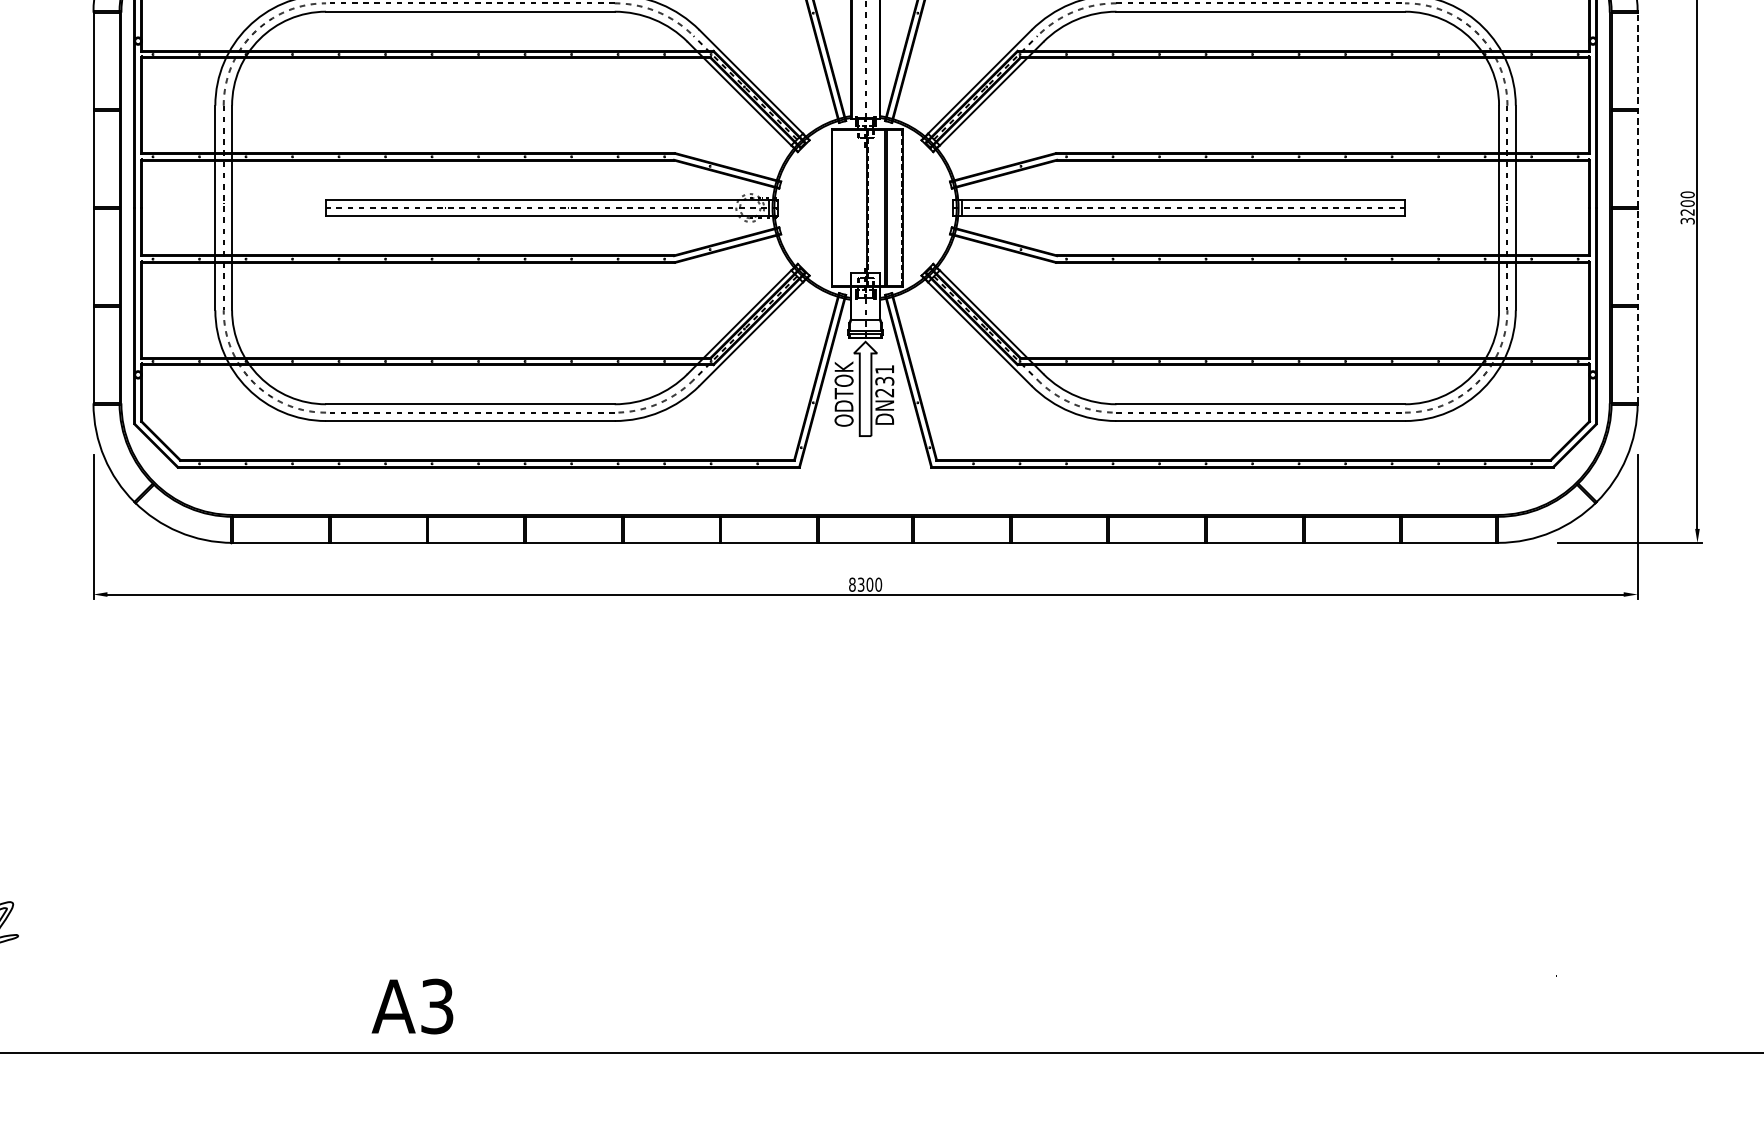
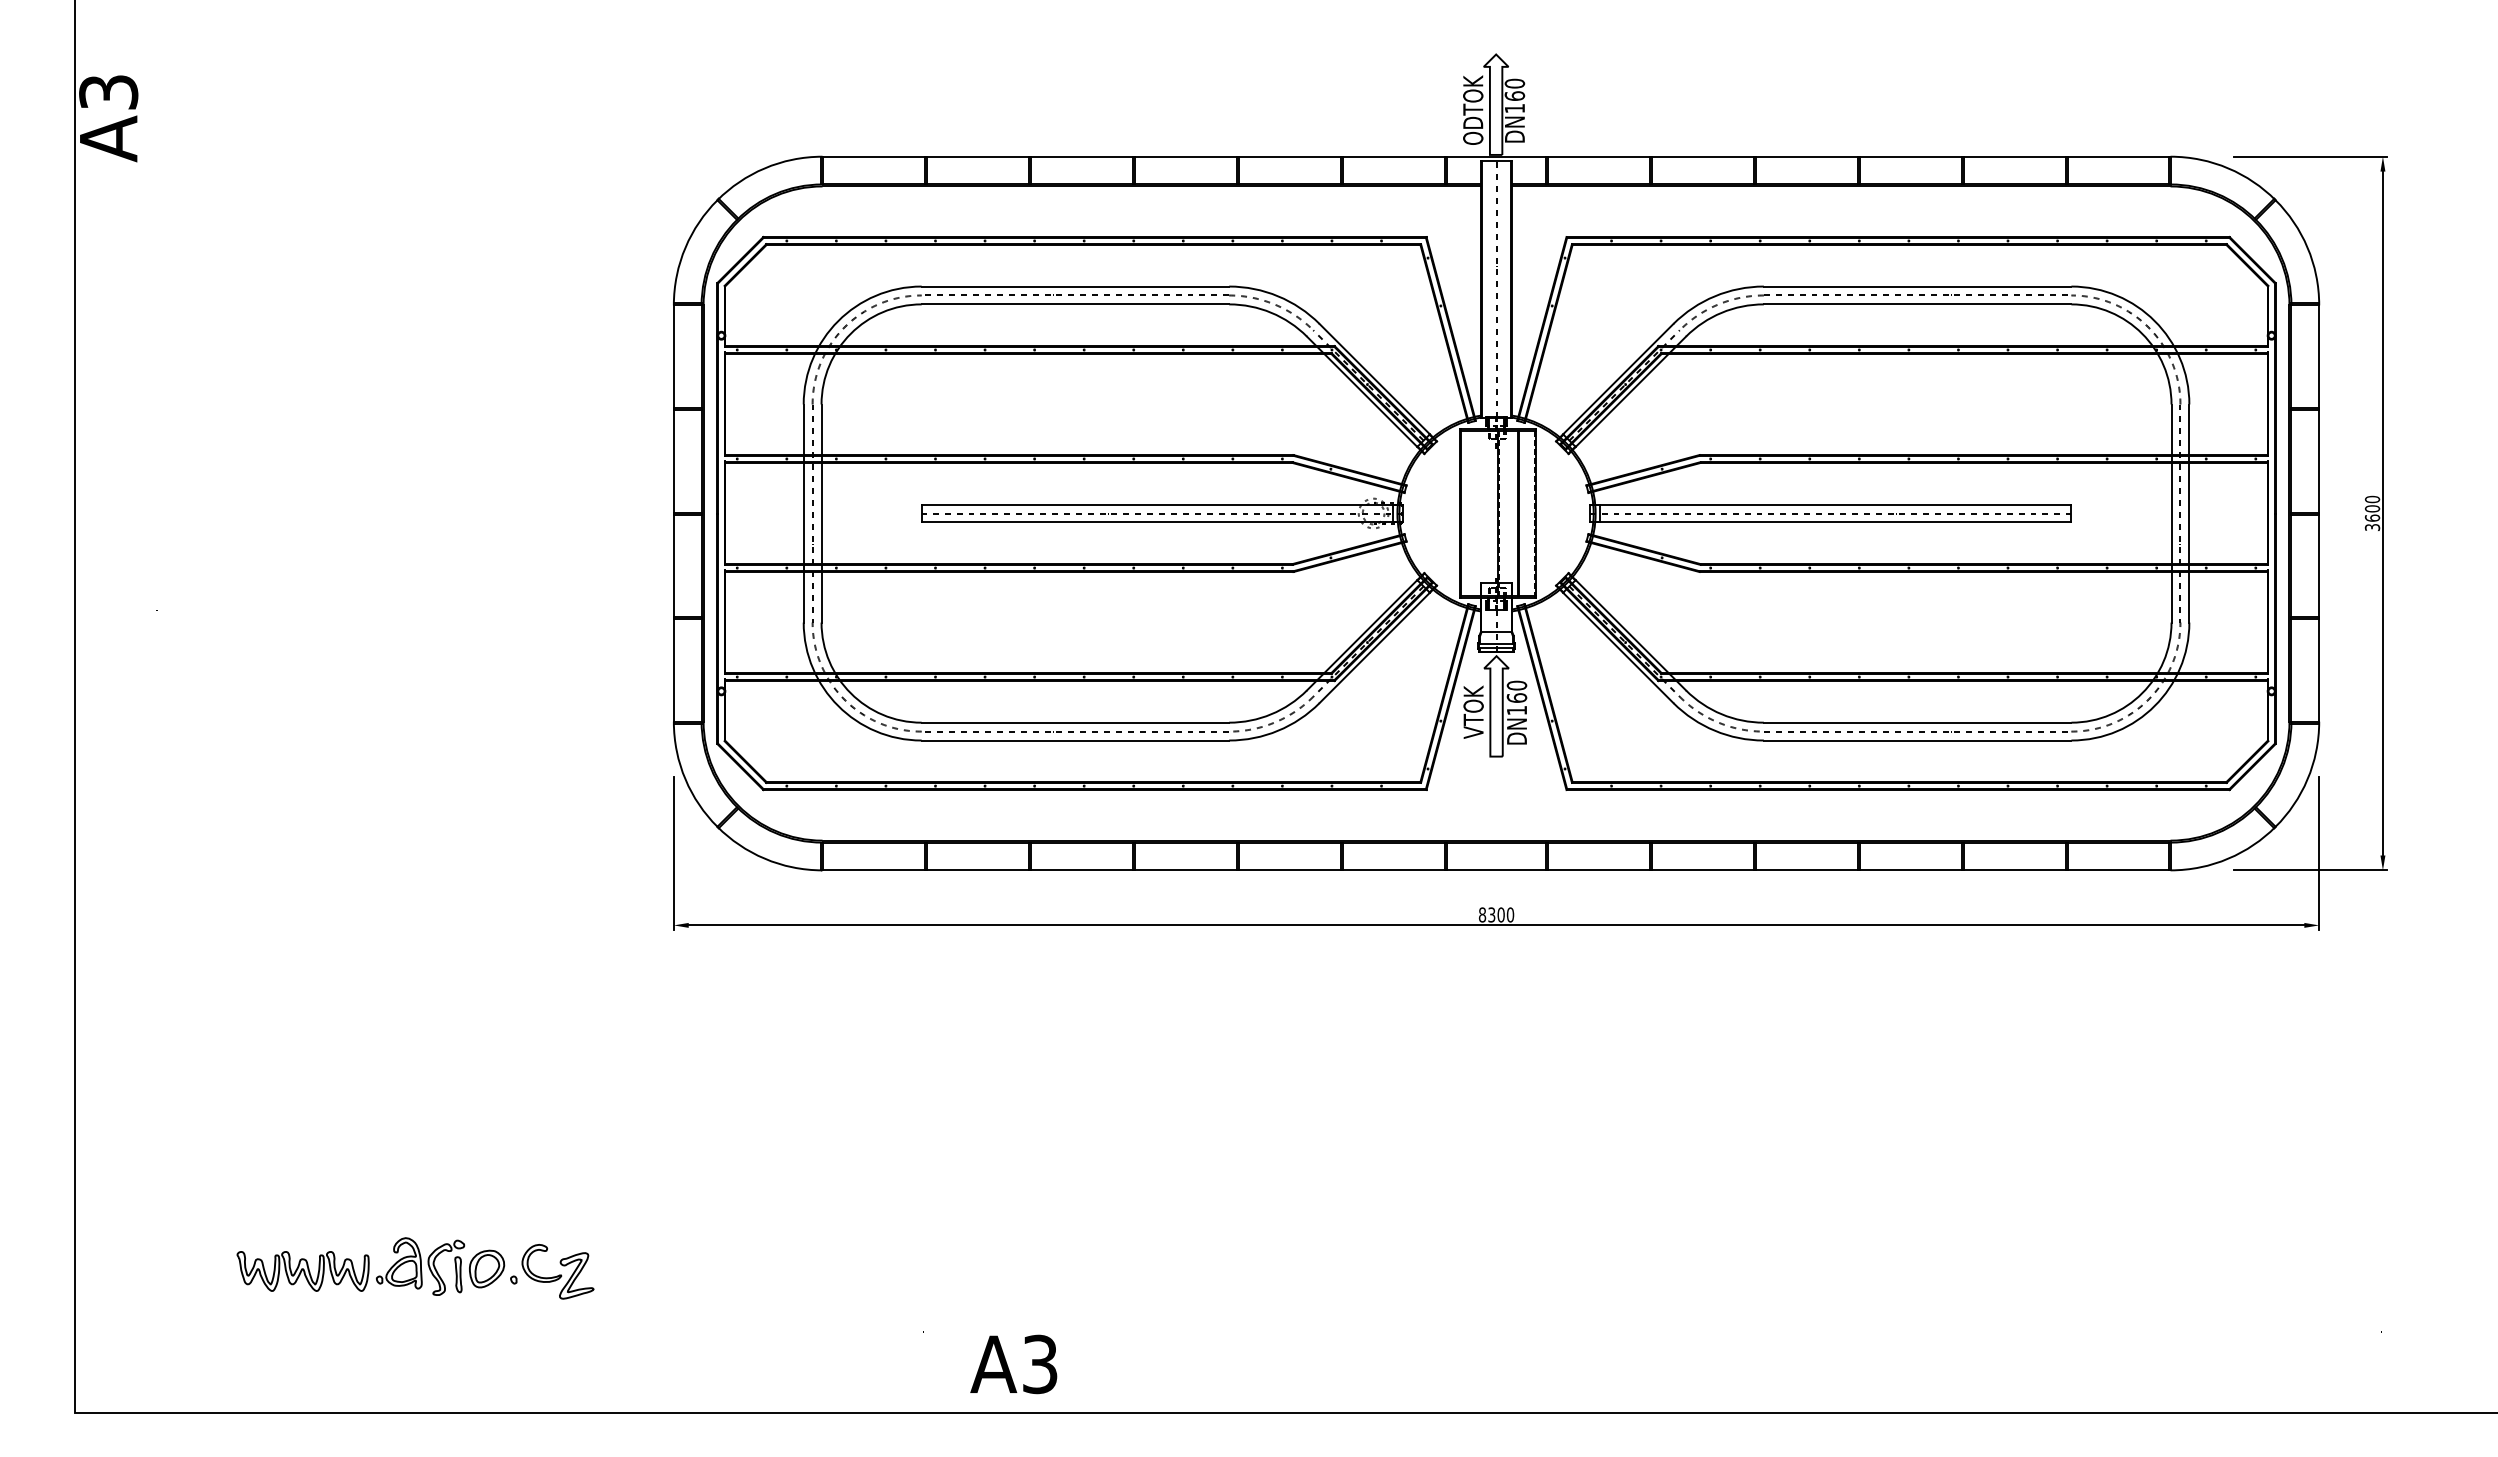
line: (1637, 207) -> (2319, 513), dashed -> solid
text: (1687, 211) -> (2372, 517), 3200 -> 3600
text: (884, 380) -> (1516, 697), DN231 -> DN160
text: (843, 393) -> (1473, 711), ODTOK -> VTOK

